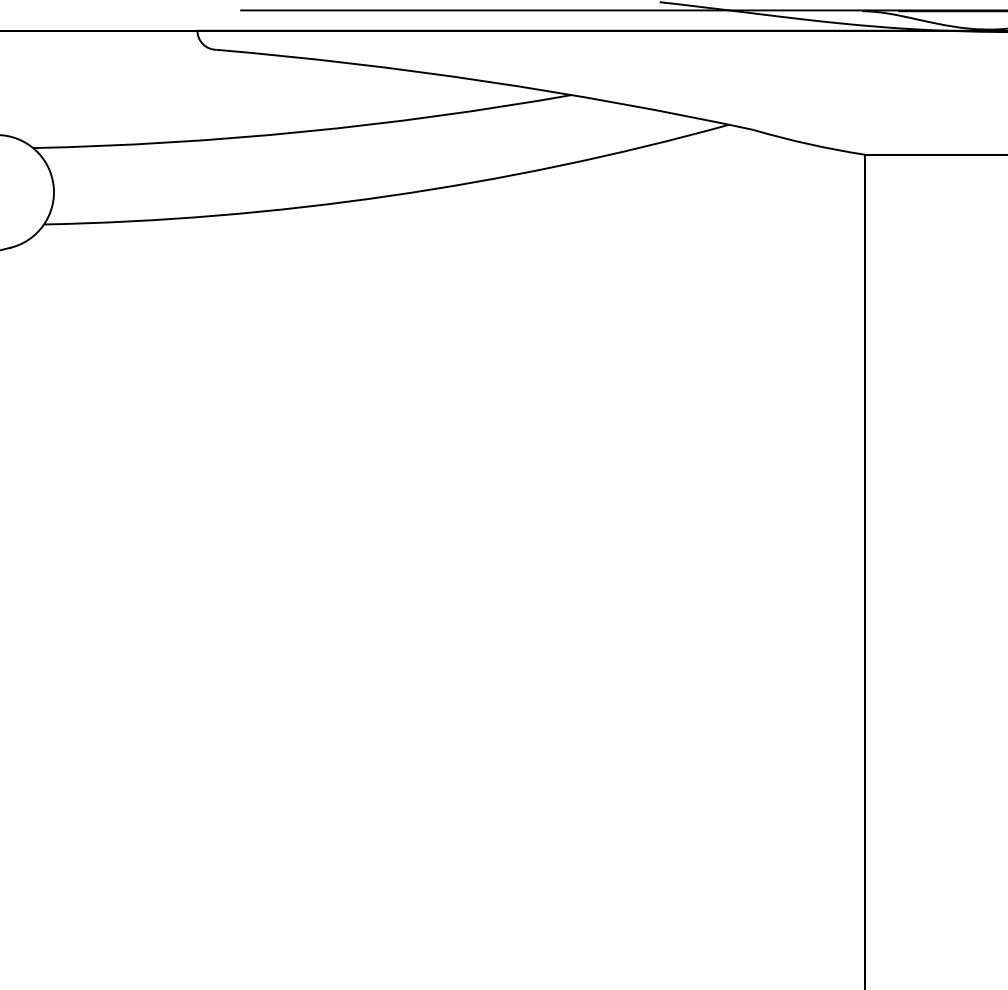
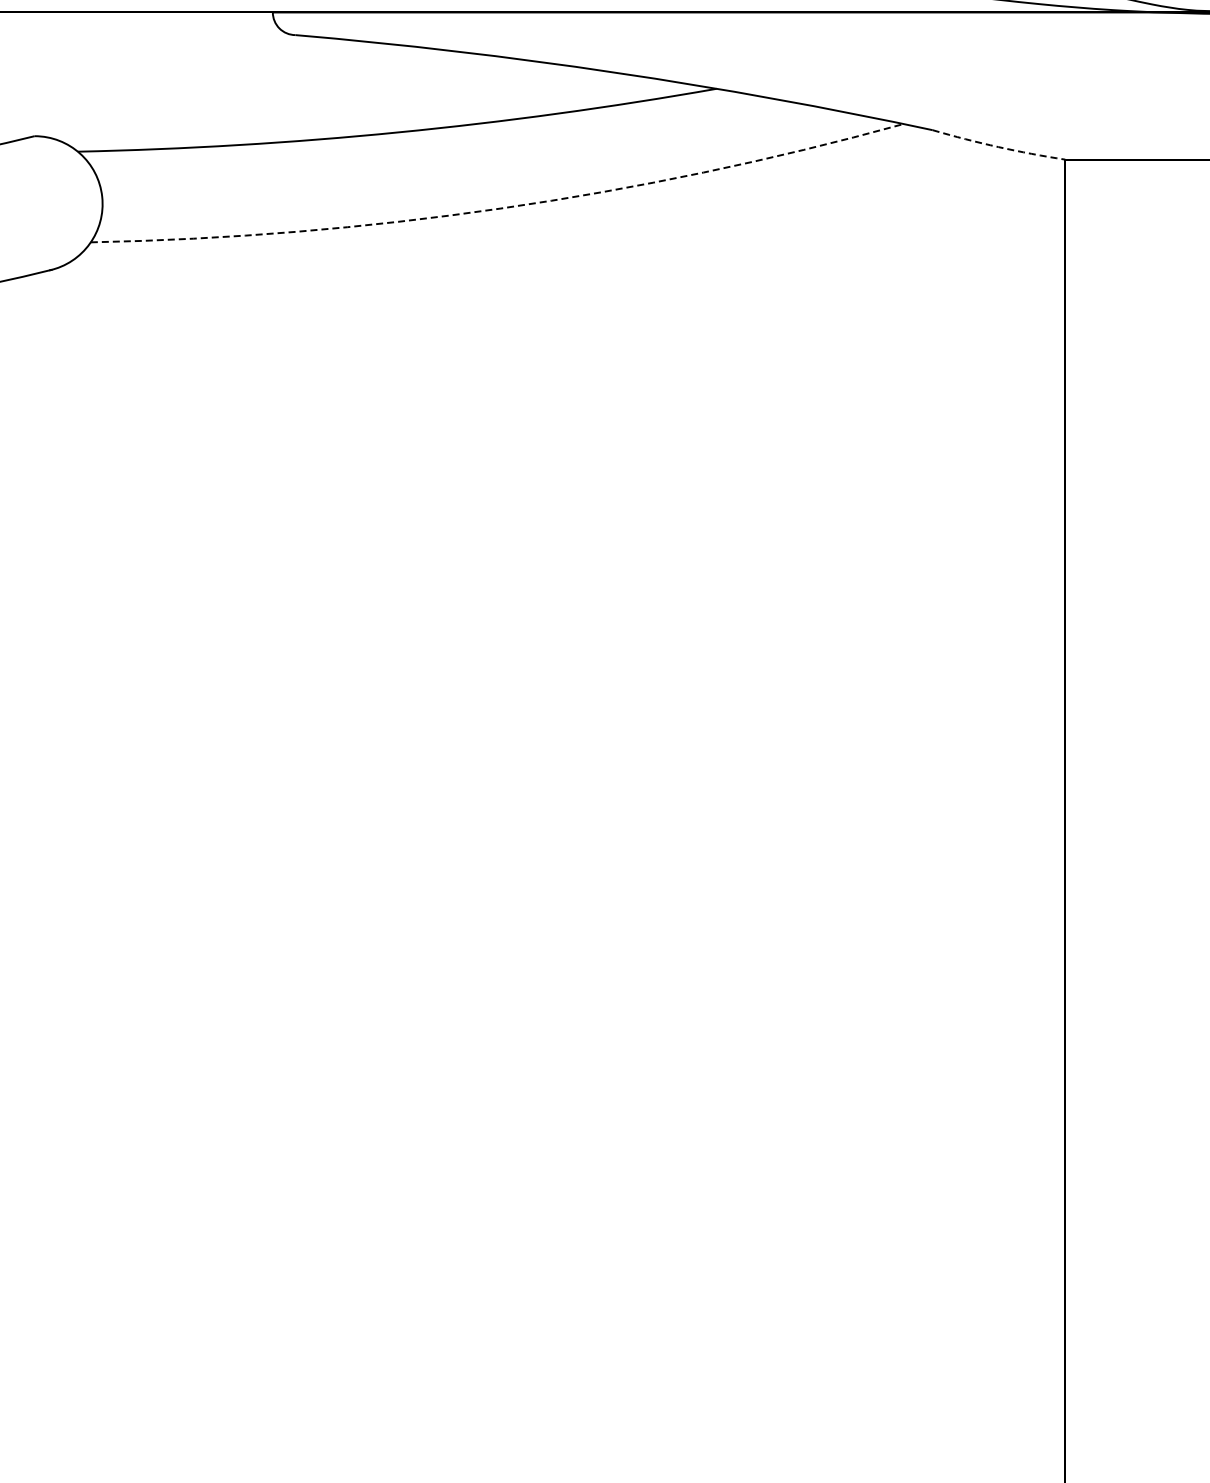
arc: (809, 144) -> (998, 147), solid -> dashed
arc: (389, 195) -> (500, 208), solid -> dashed

